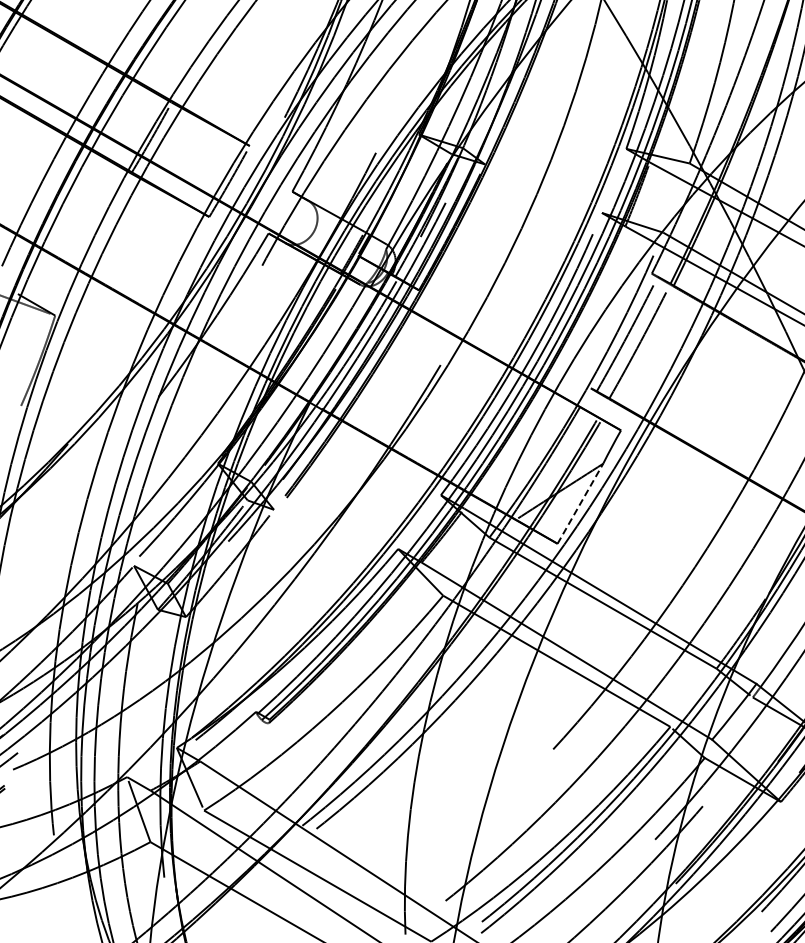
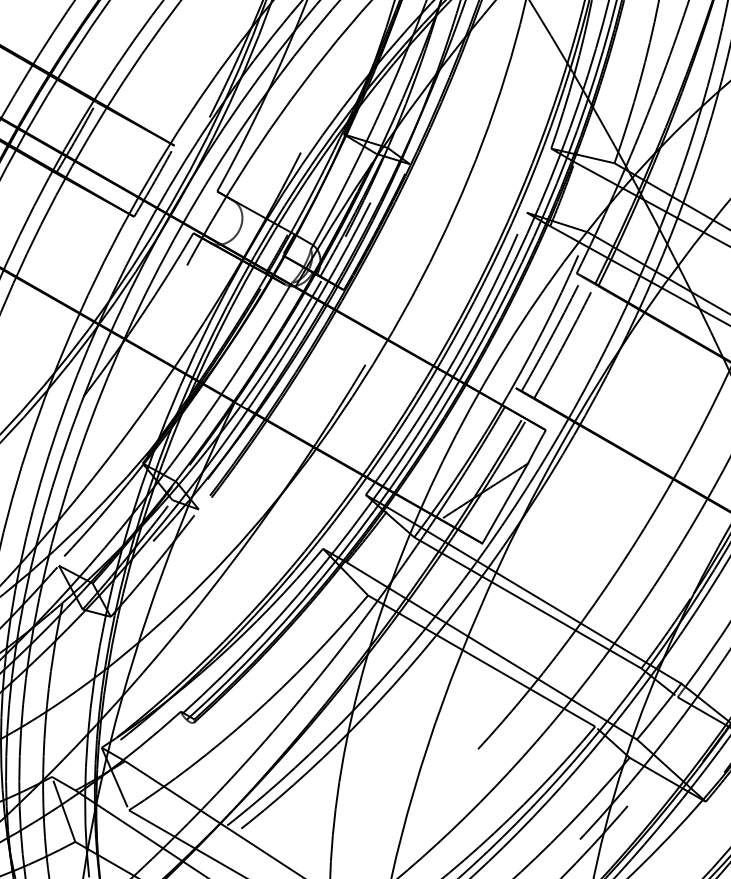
line: (580, 503) -> (505, 503), dashed -> solid

